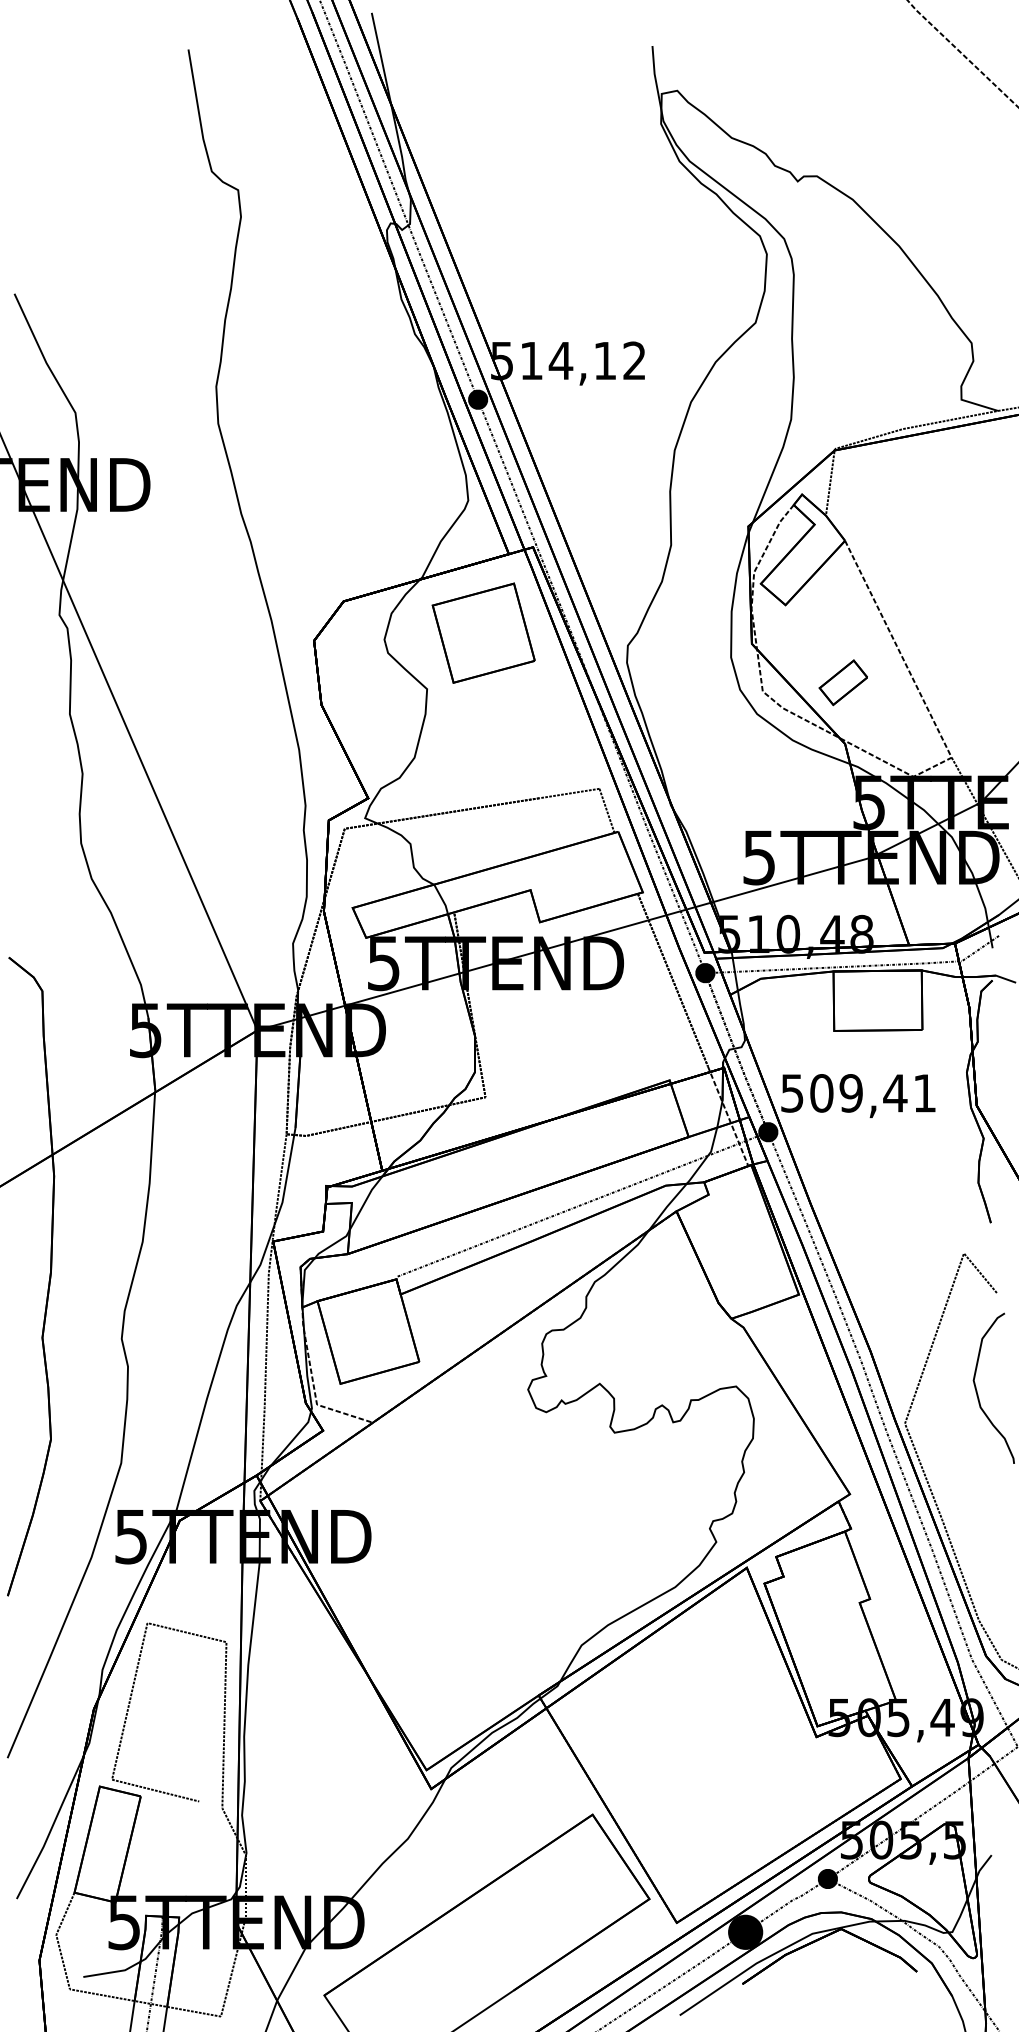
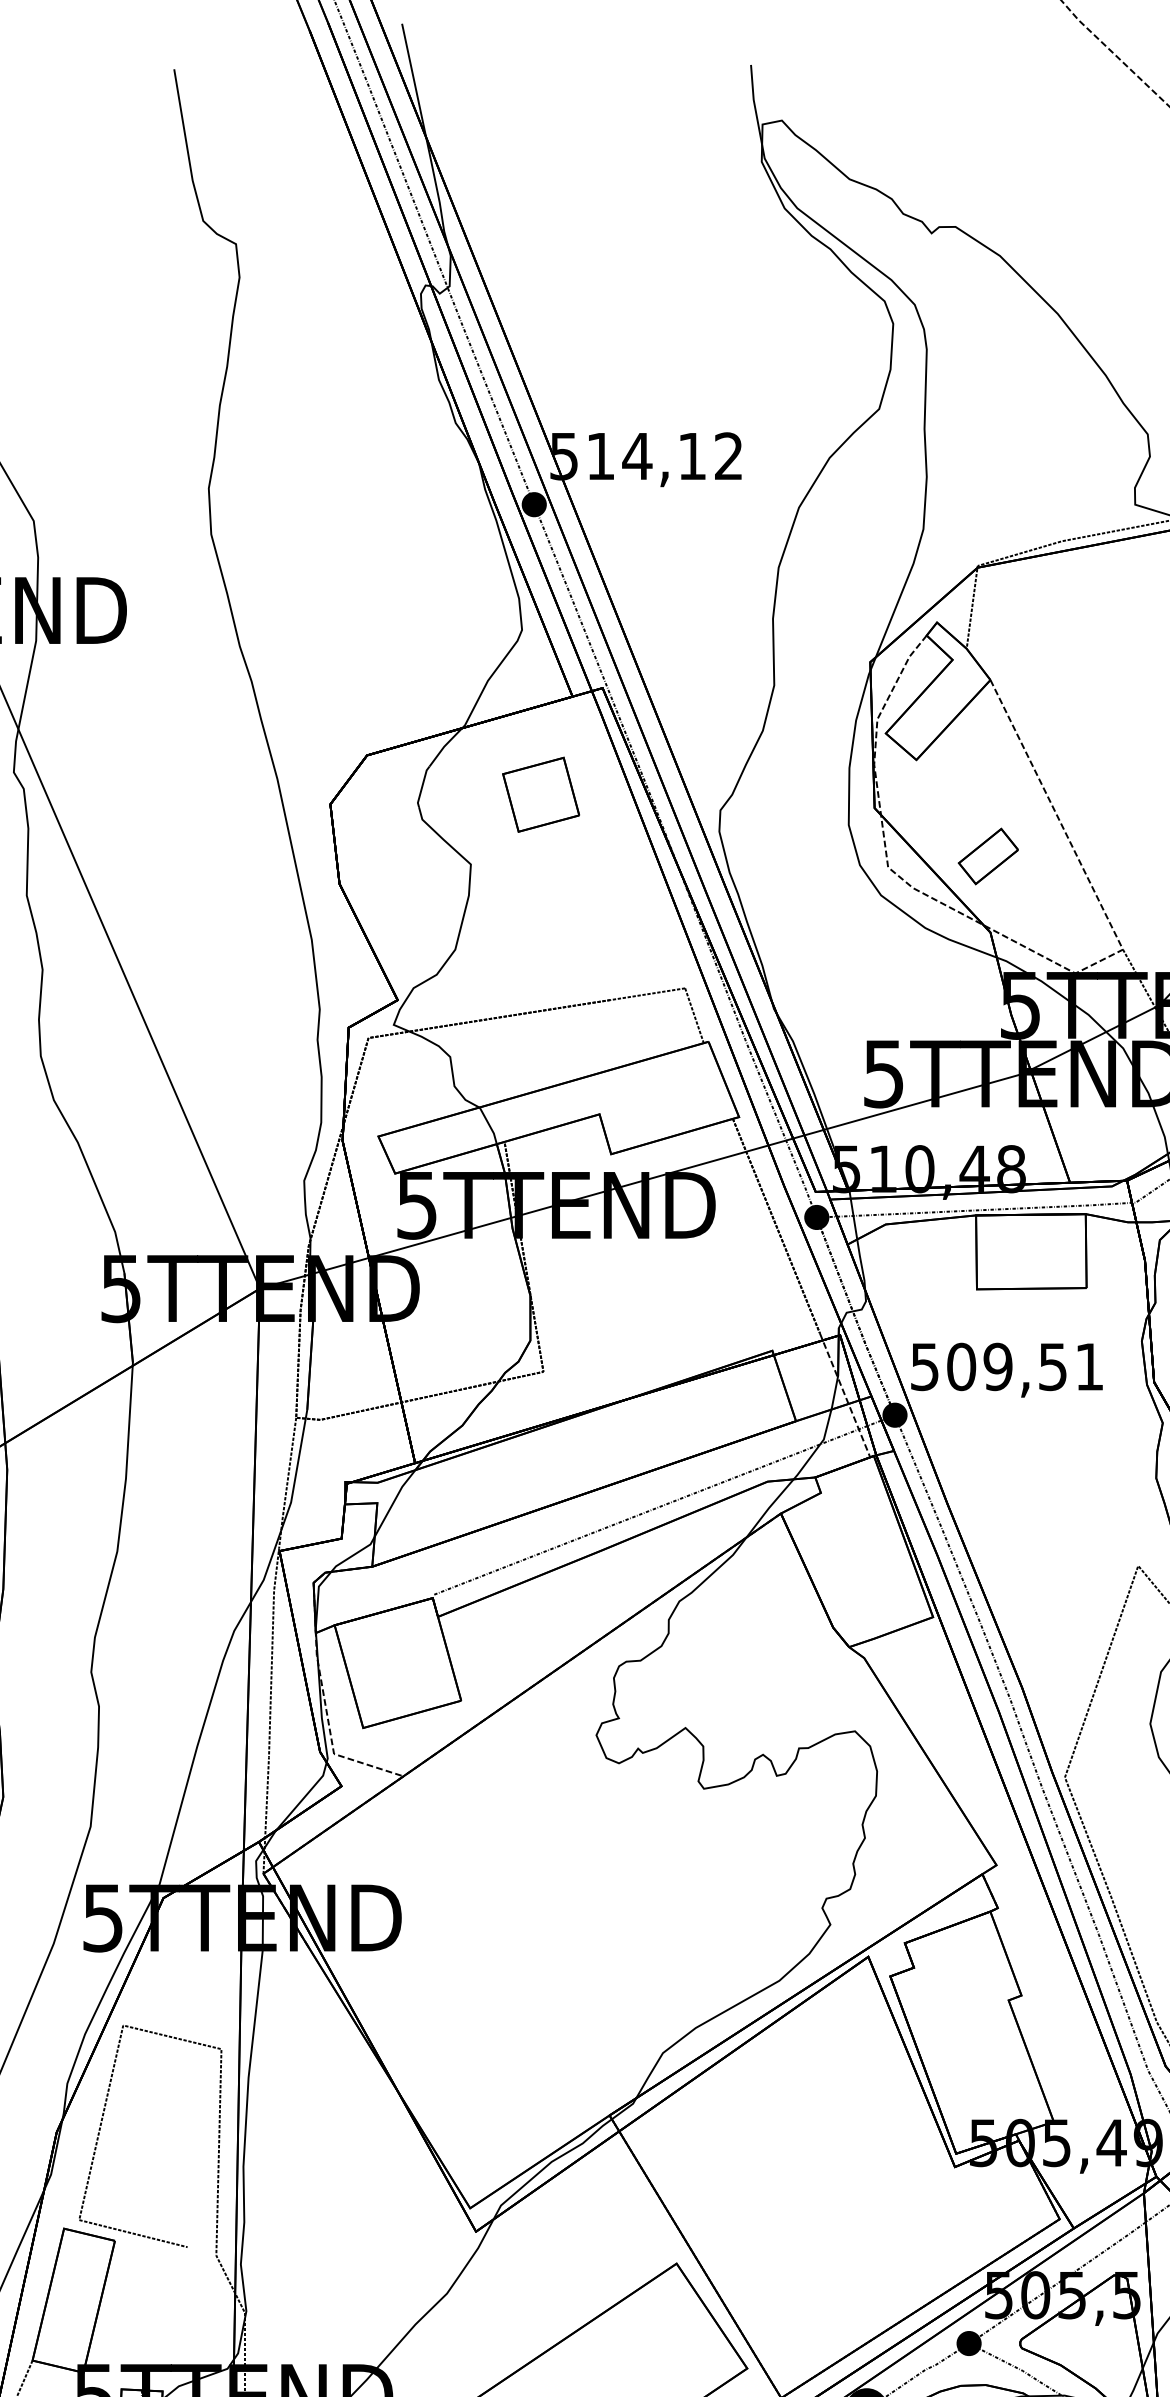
part: (483, 632) -> (540, 794), size x0.6
text: (895, 1093) -> (1053, 1367), 509,41 -> 509,51

